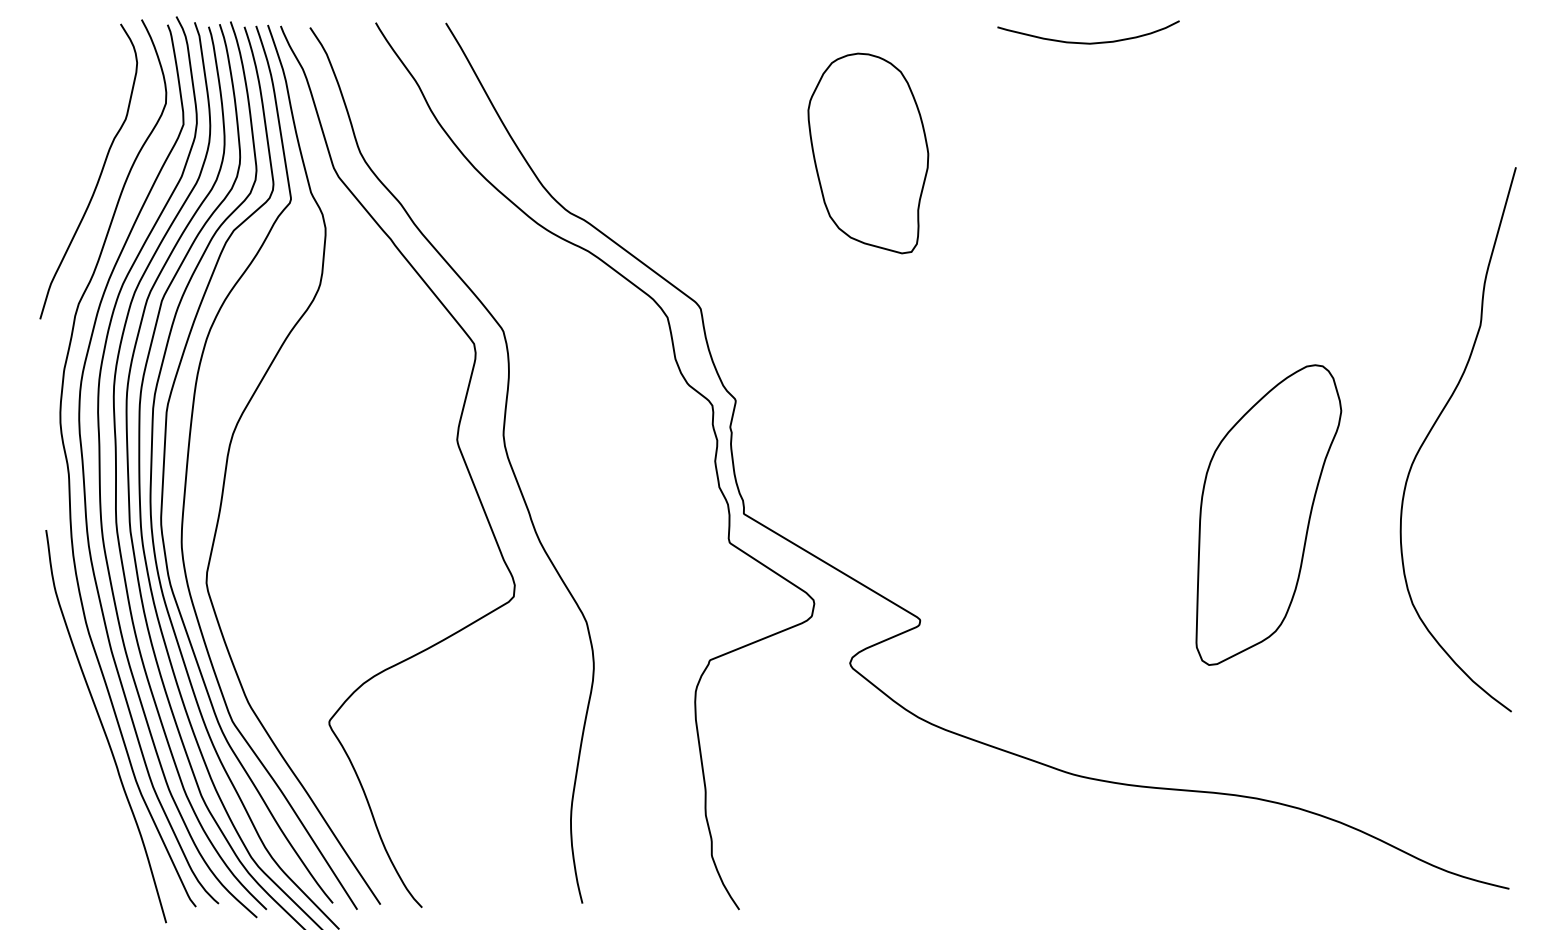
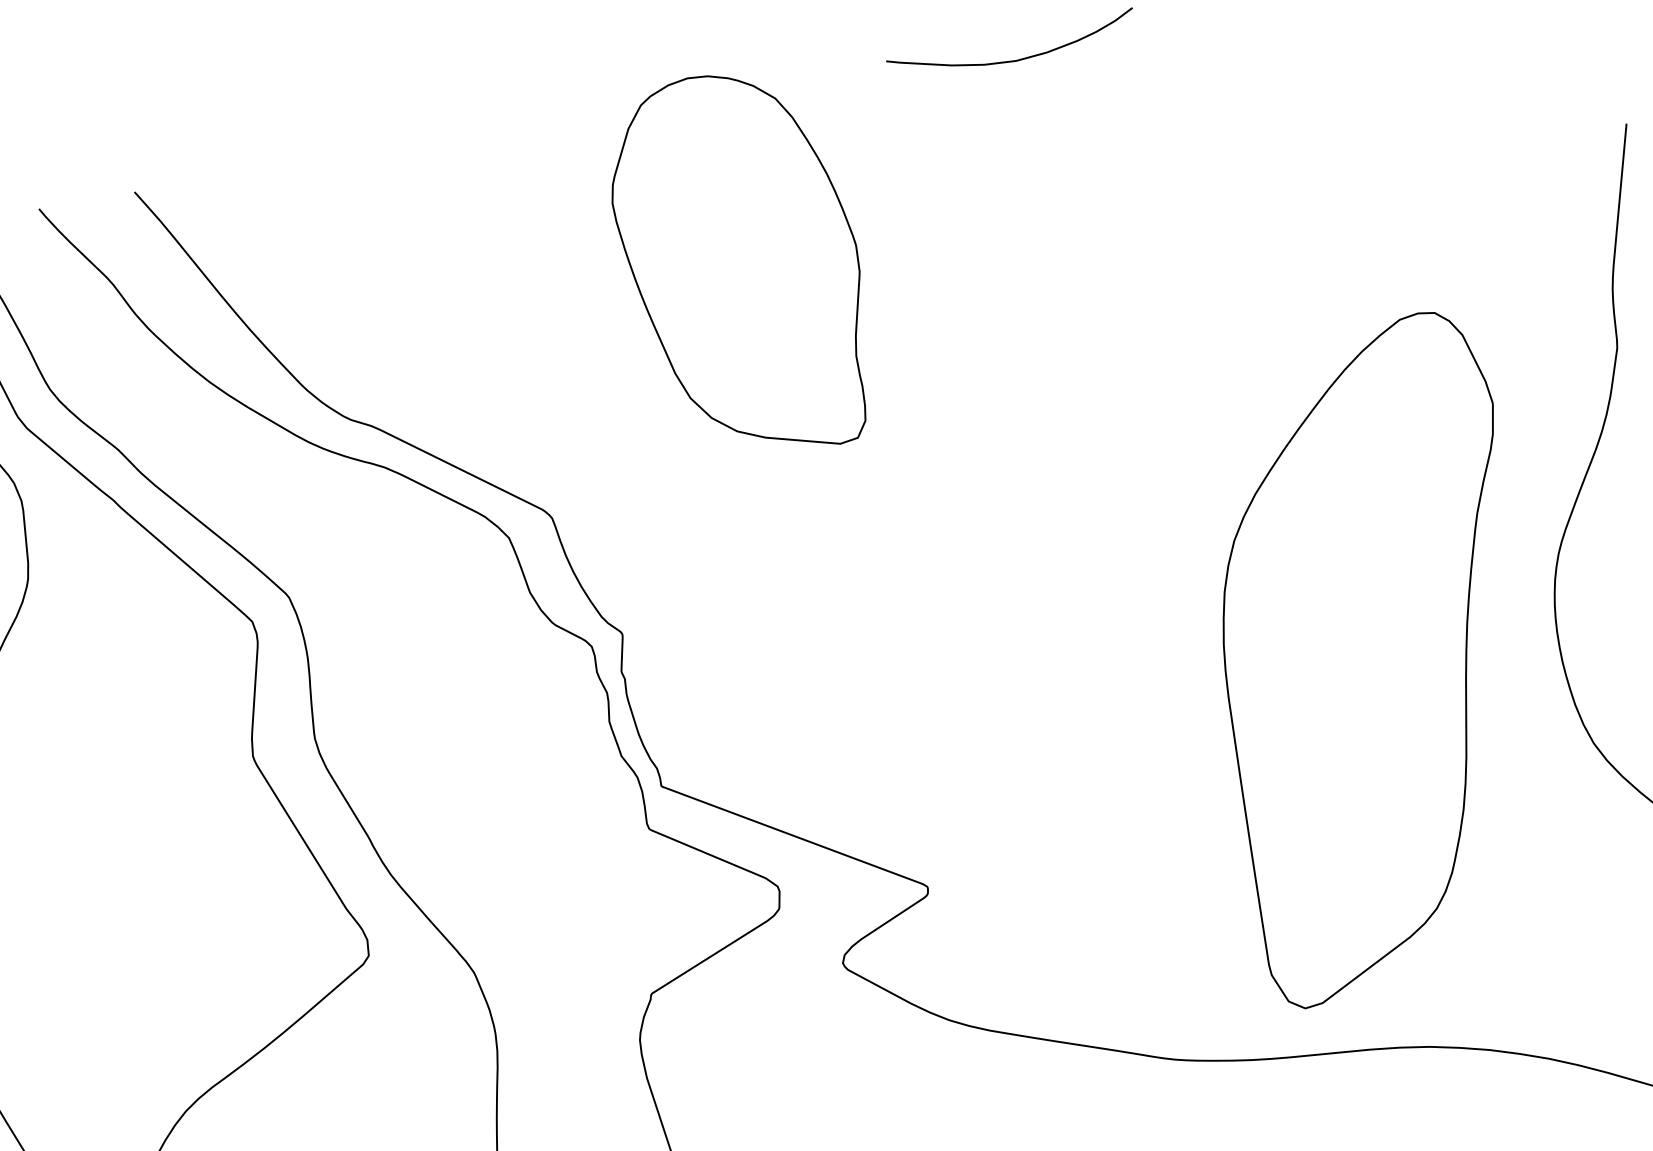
part: (868, 153) -> (741, 265), size x1.4
part: (1268, 514) -> (1375, 657), size x1.6

